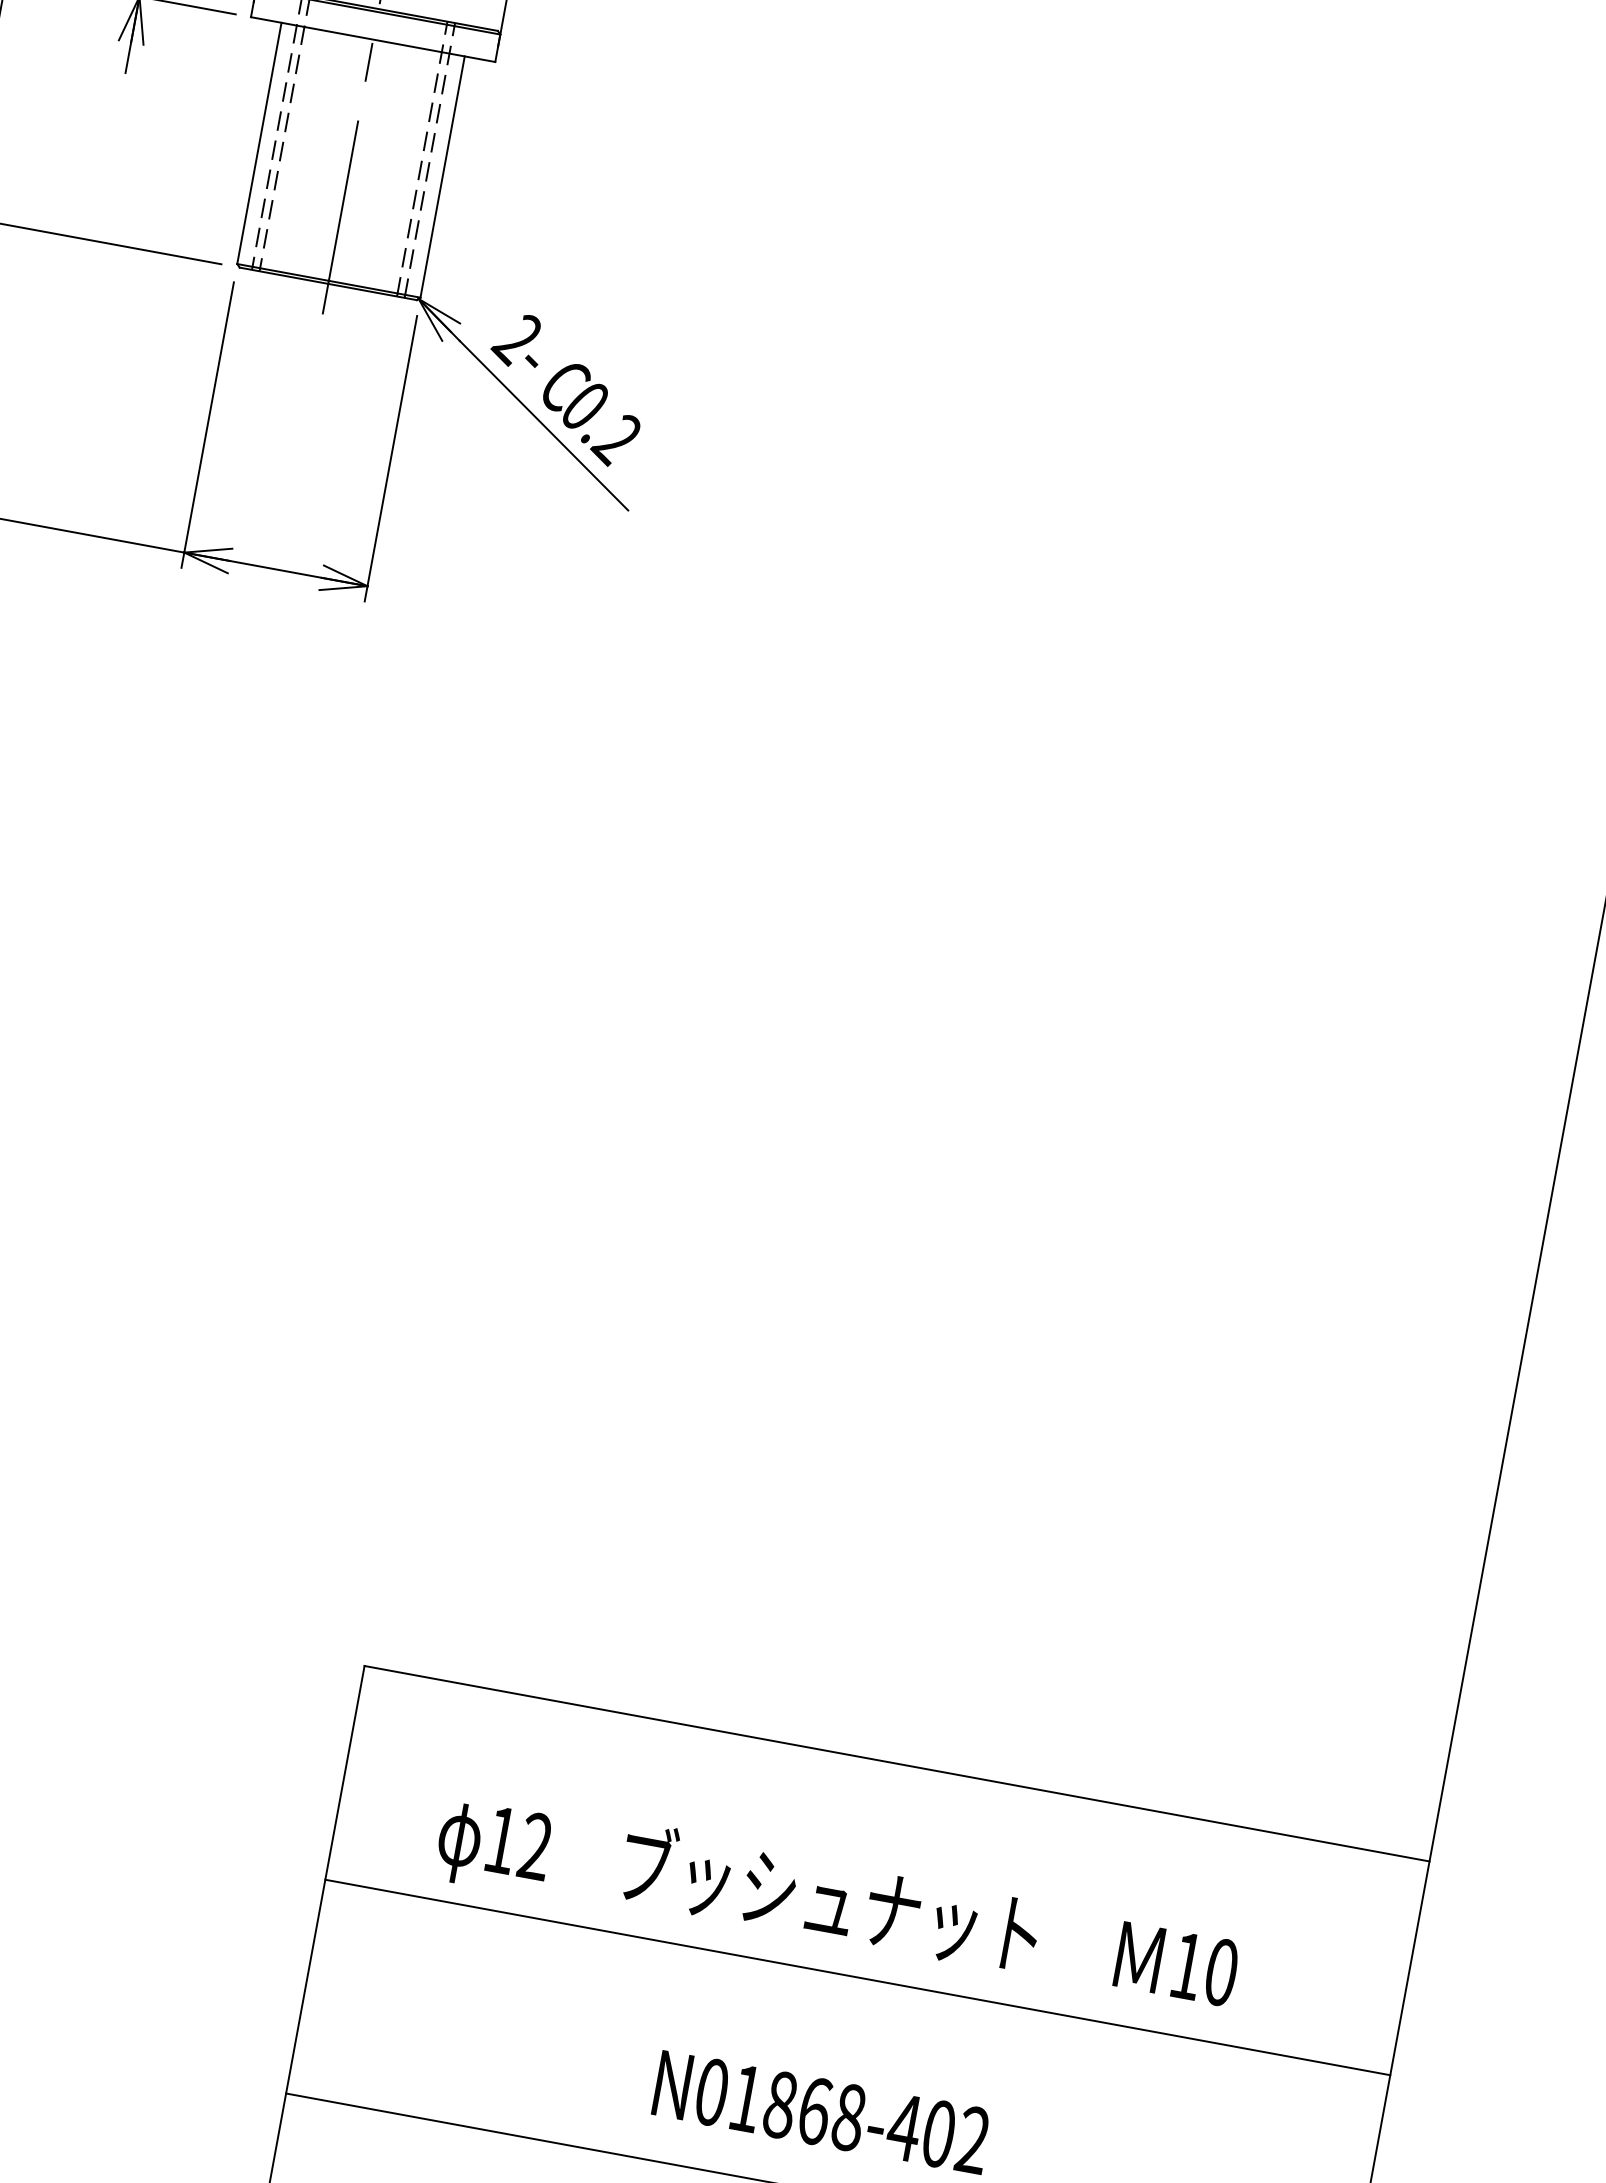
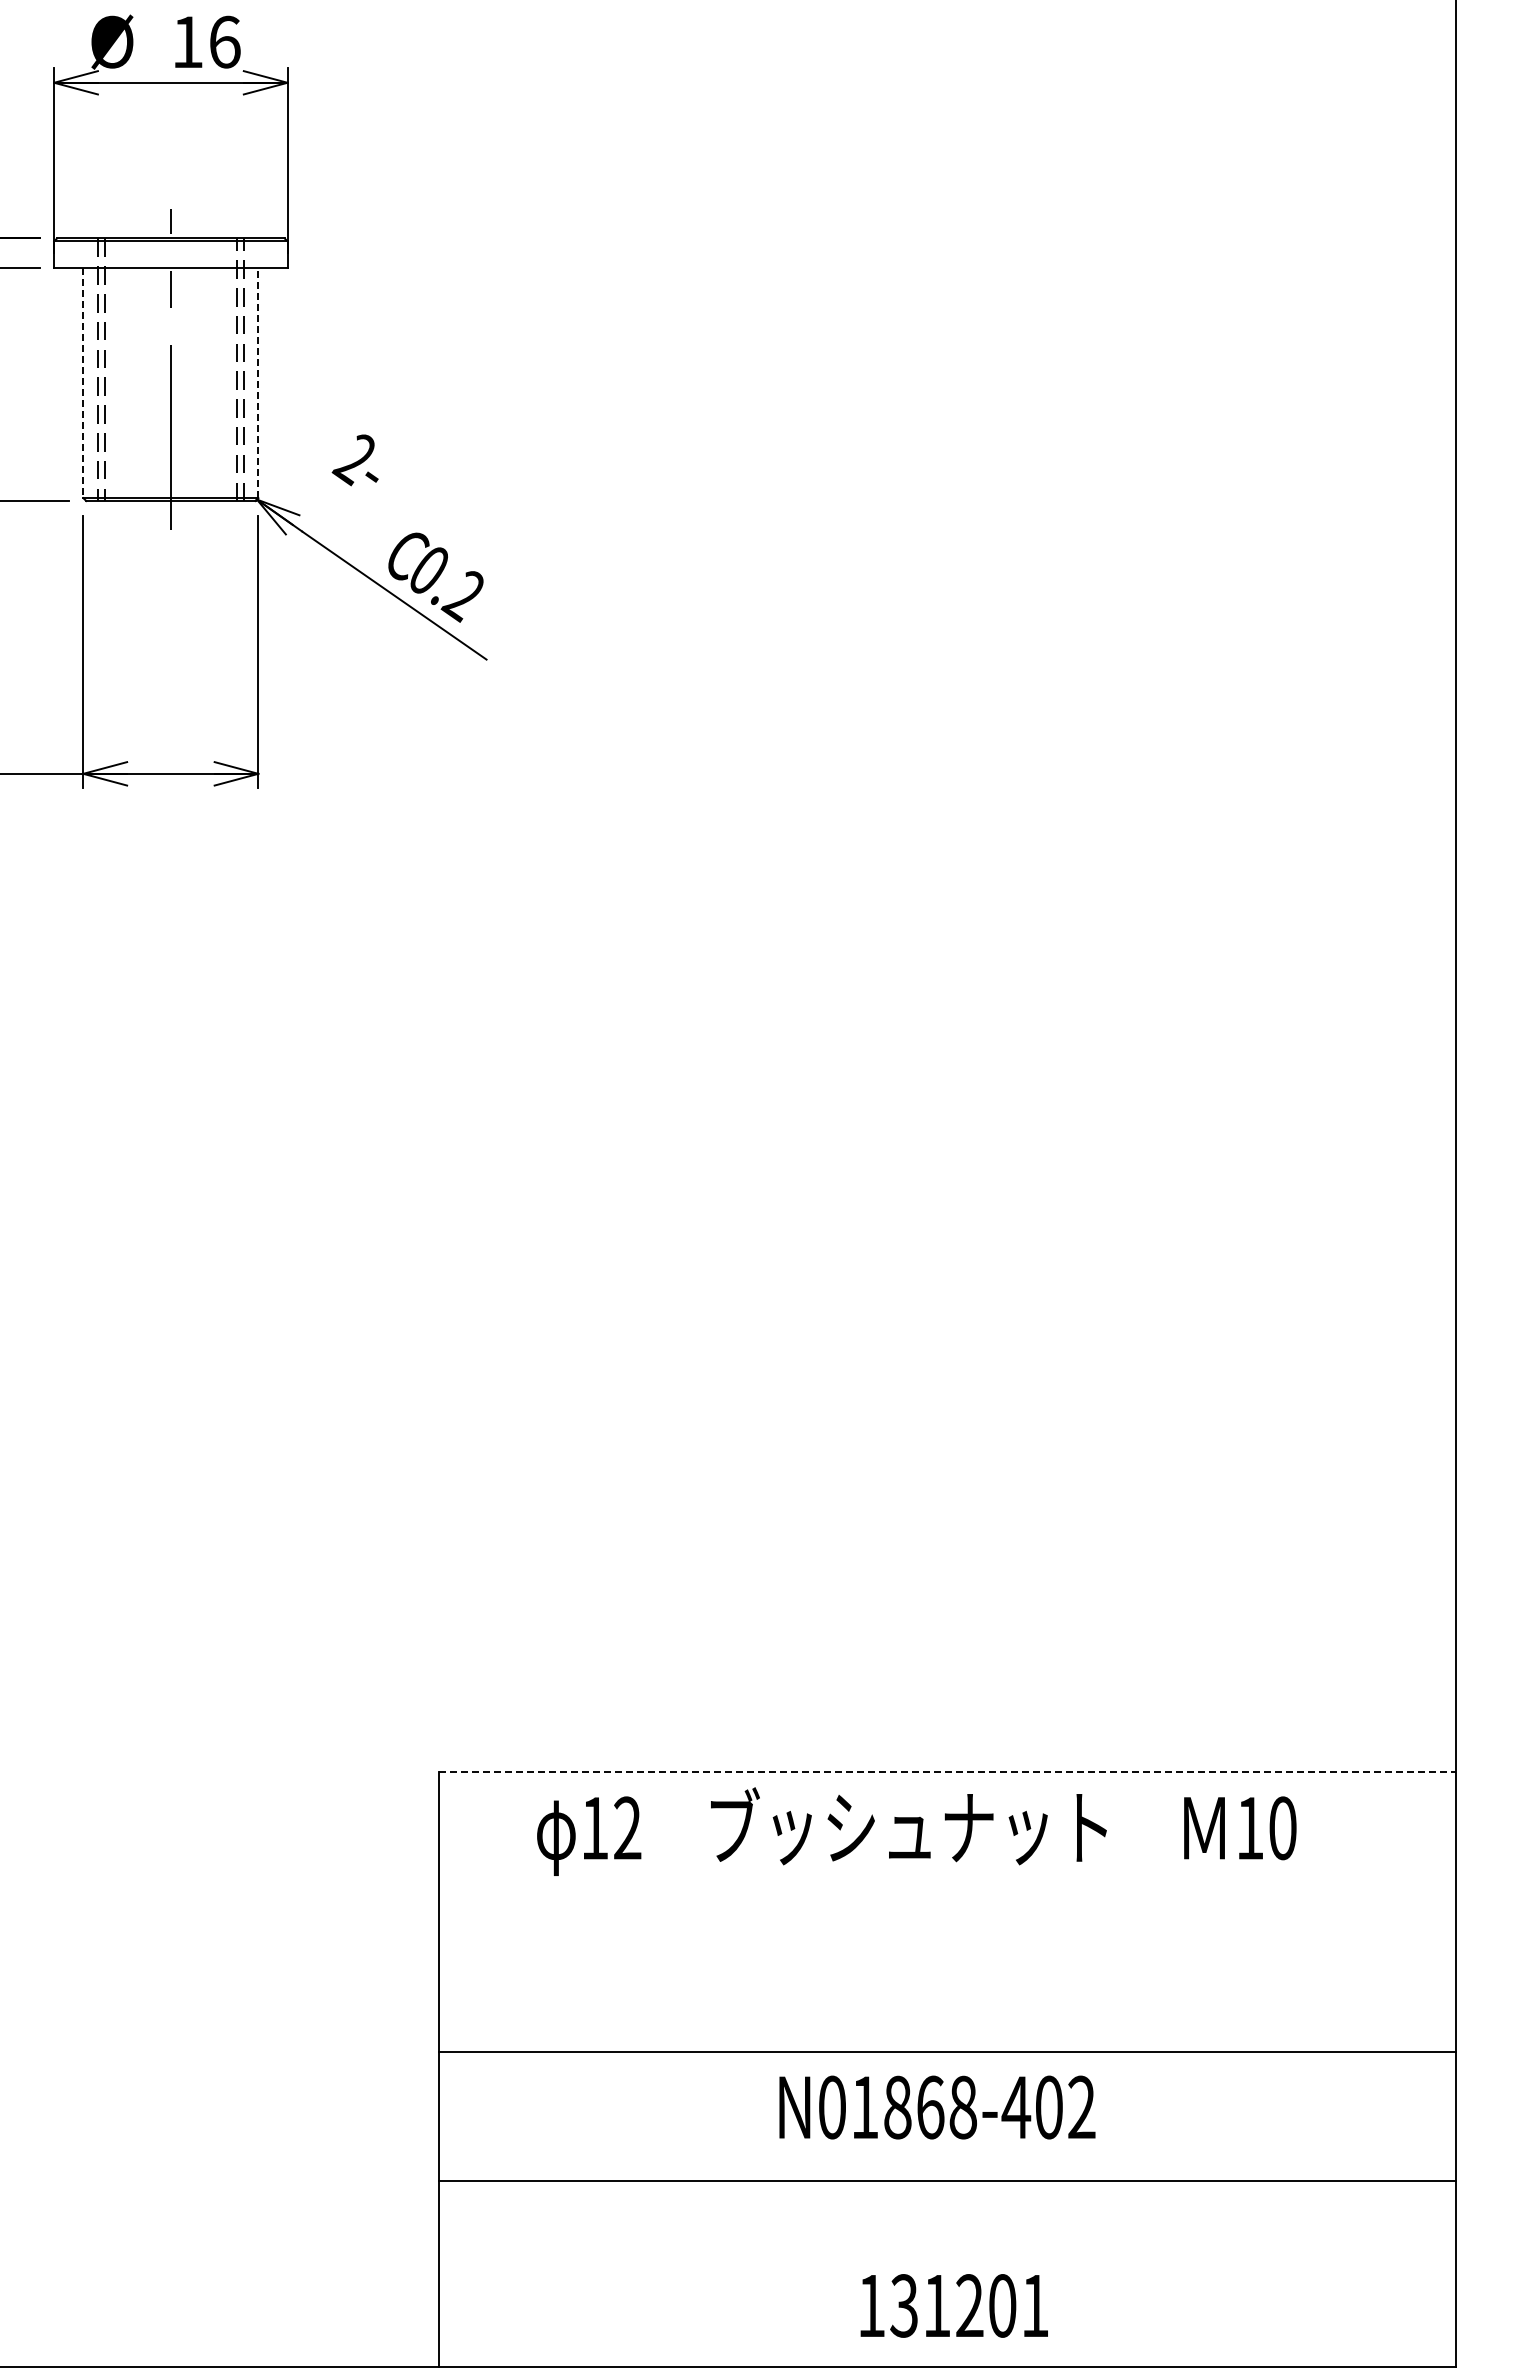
line: (259, 144) -> (83, 383), solid -> dashed
line: (442, 176) -> (258, 382), solid -> dashed
text: (516, 340) -> (354, 460), moved
line: (896, 1763) -> (947, 1772), solid -> dashed
text: (837, 1905) -> (916, 1831), moved
line: (857, 1977) -> (947, 2051), moved

